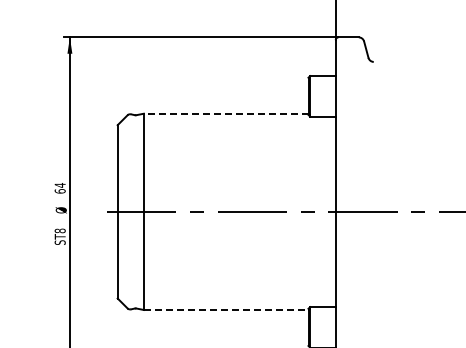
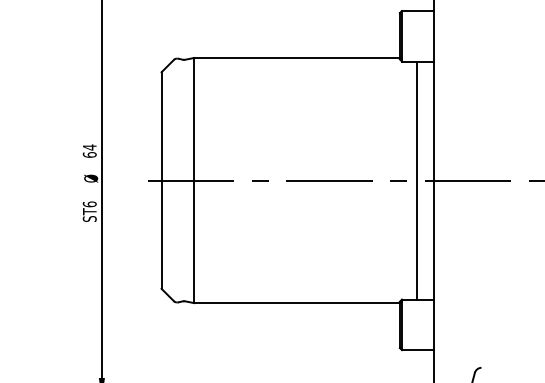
line: (225, 113) -> (296, 57), dashed -> solid
line: (322, 211) -> (417, 180), added
text: (59, 230) -> (88, 203), ST8 -> ST6
line: (226, 309) -> (297, 302), dashed -> solid

